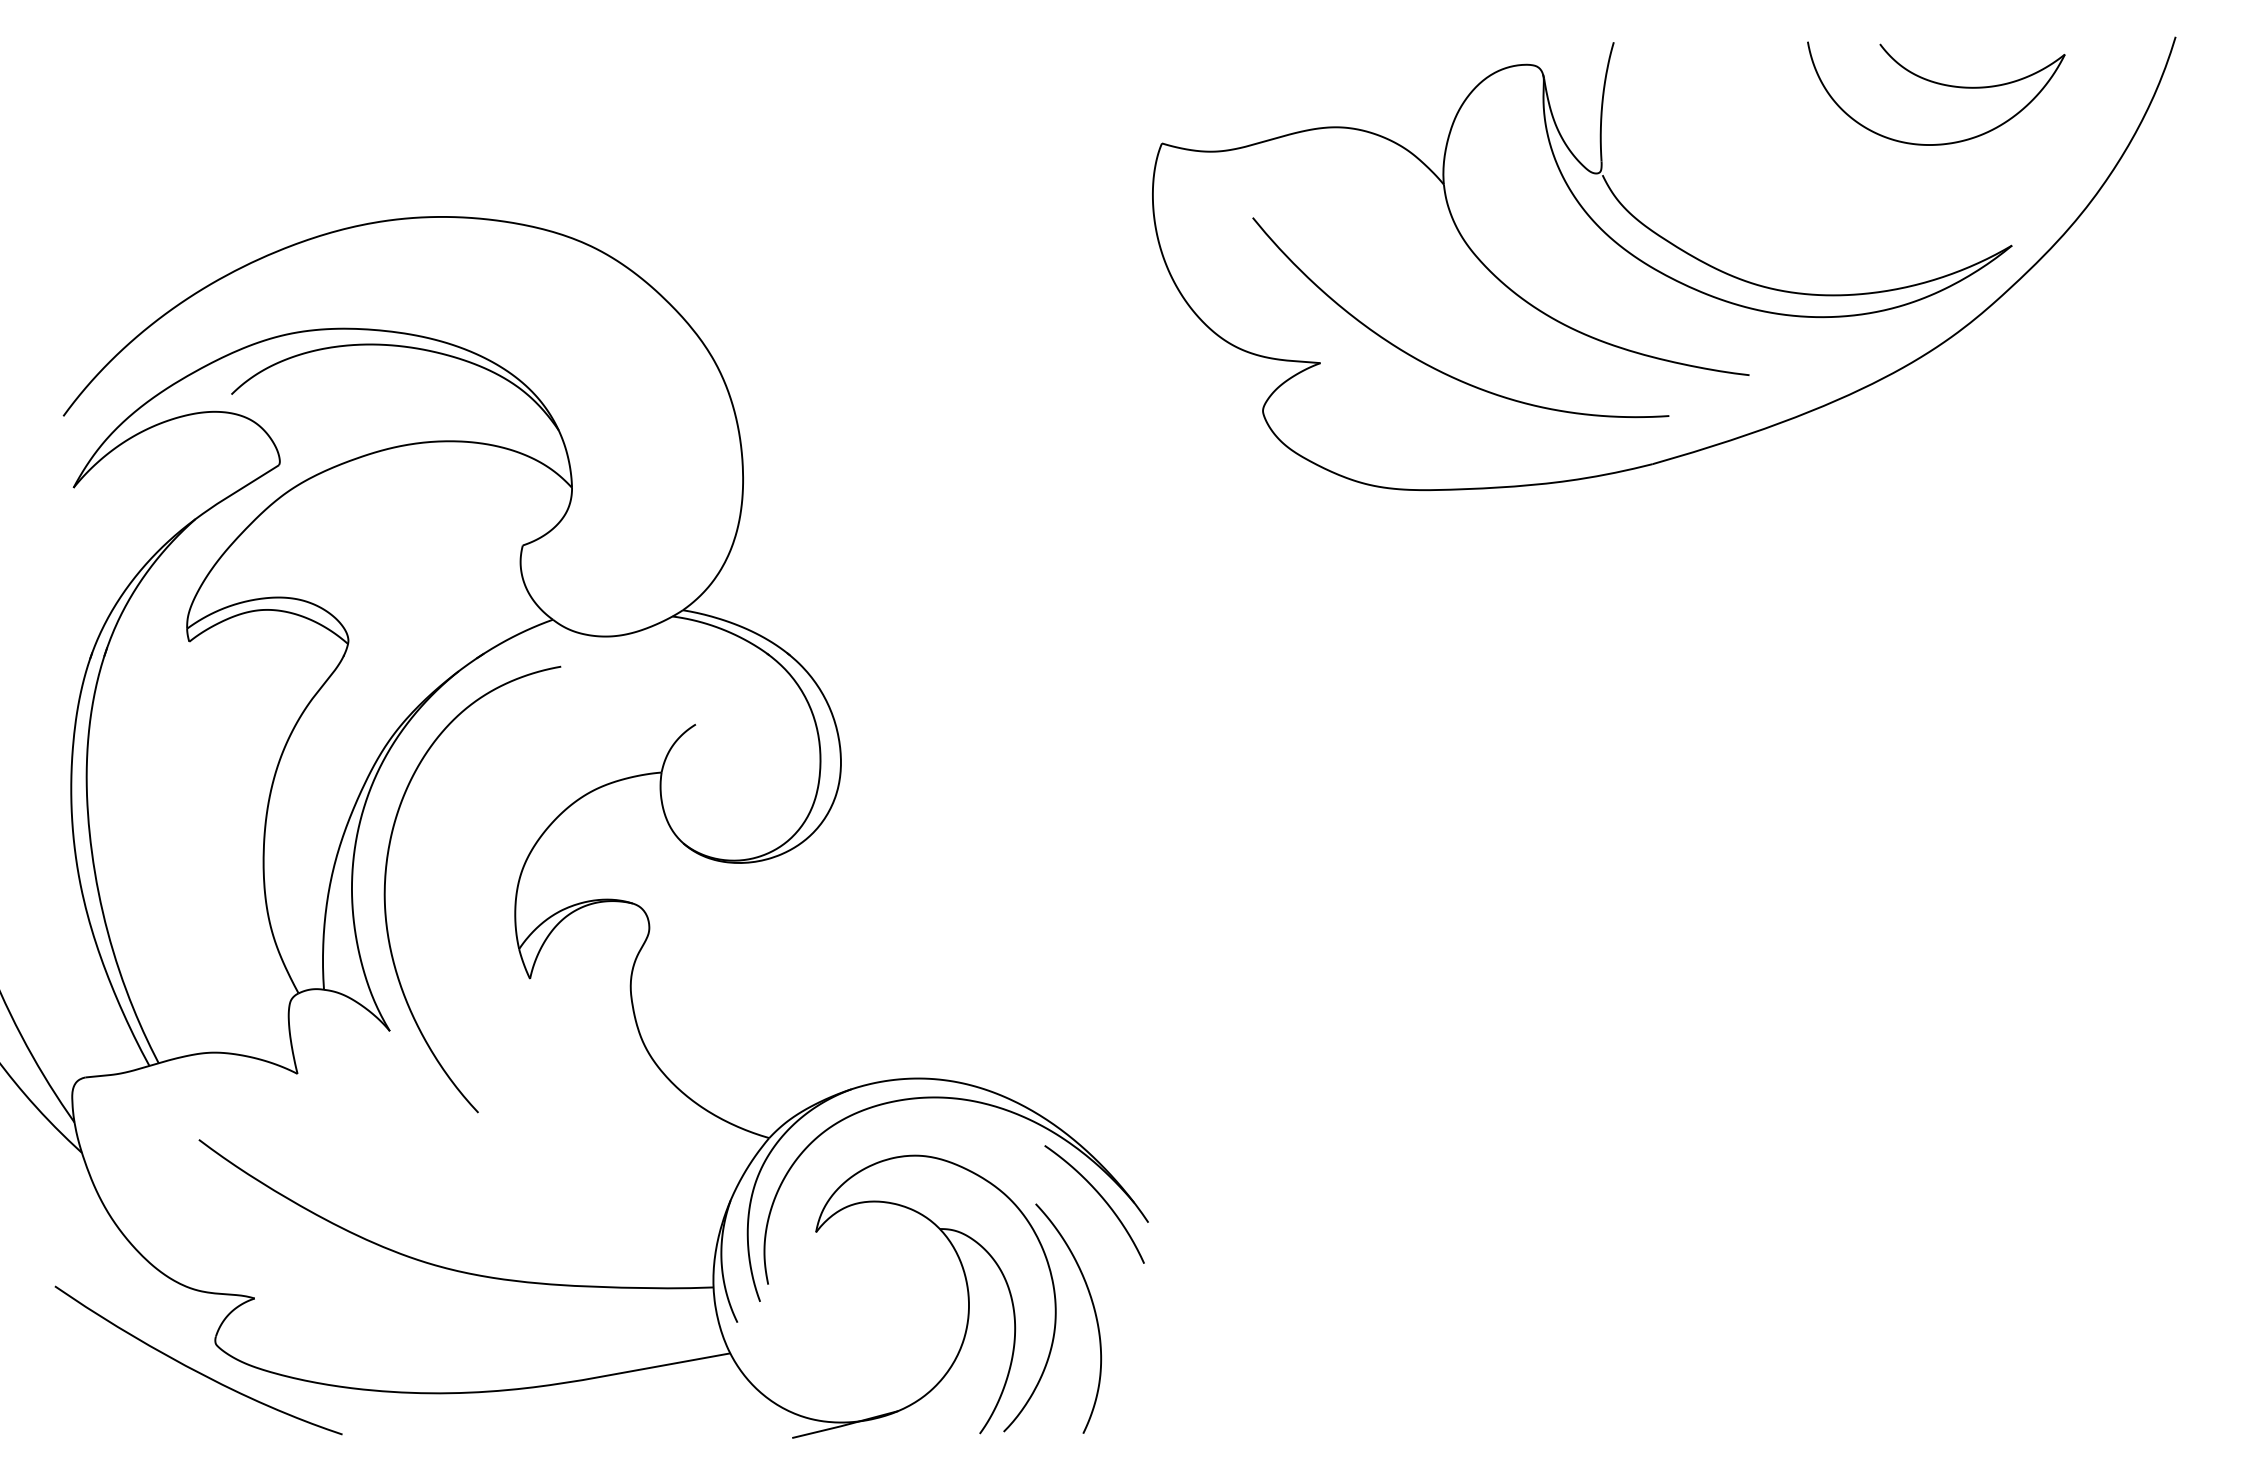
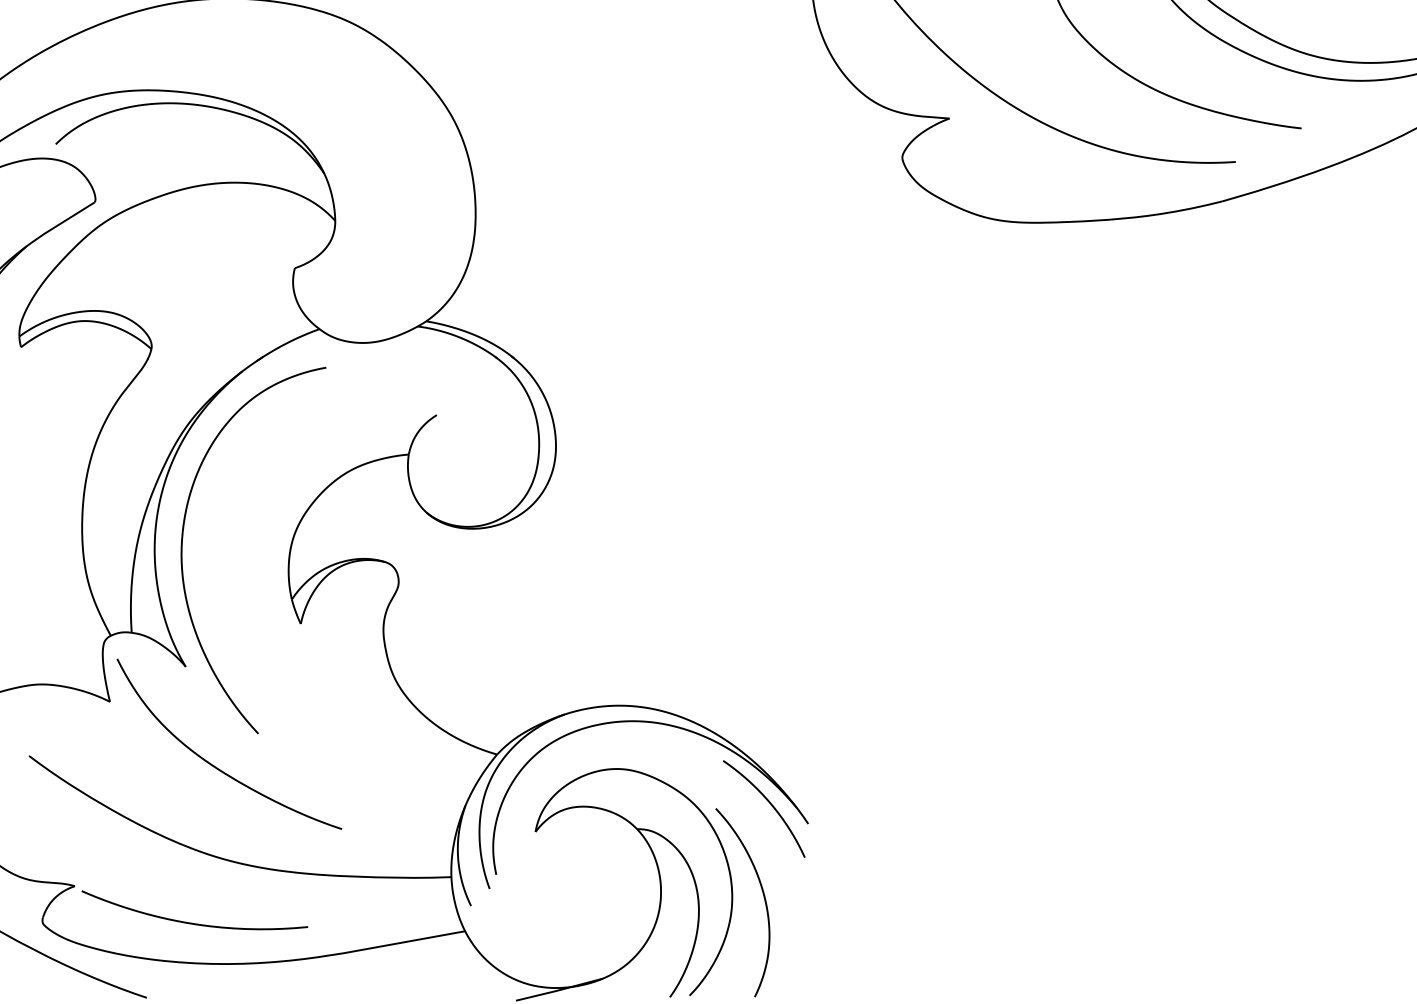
curve: (424, 1151) -> (214, 765), added
curve: (400, 1343) -> (194, 923), added

